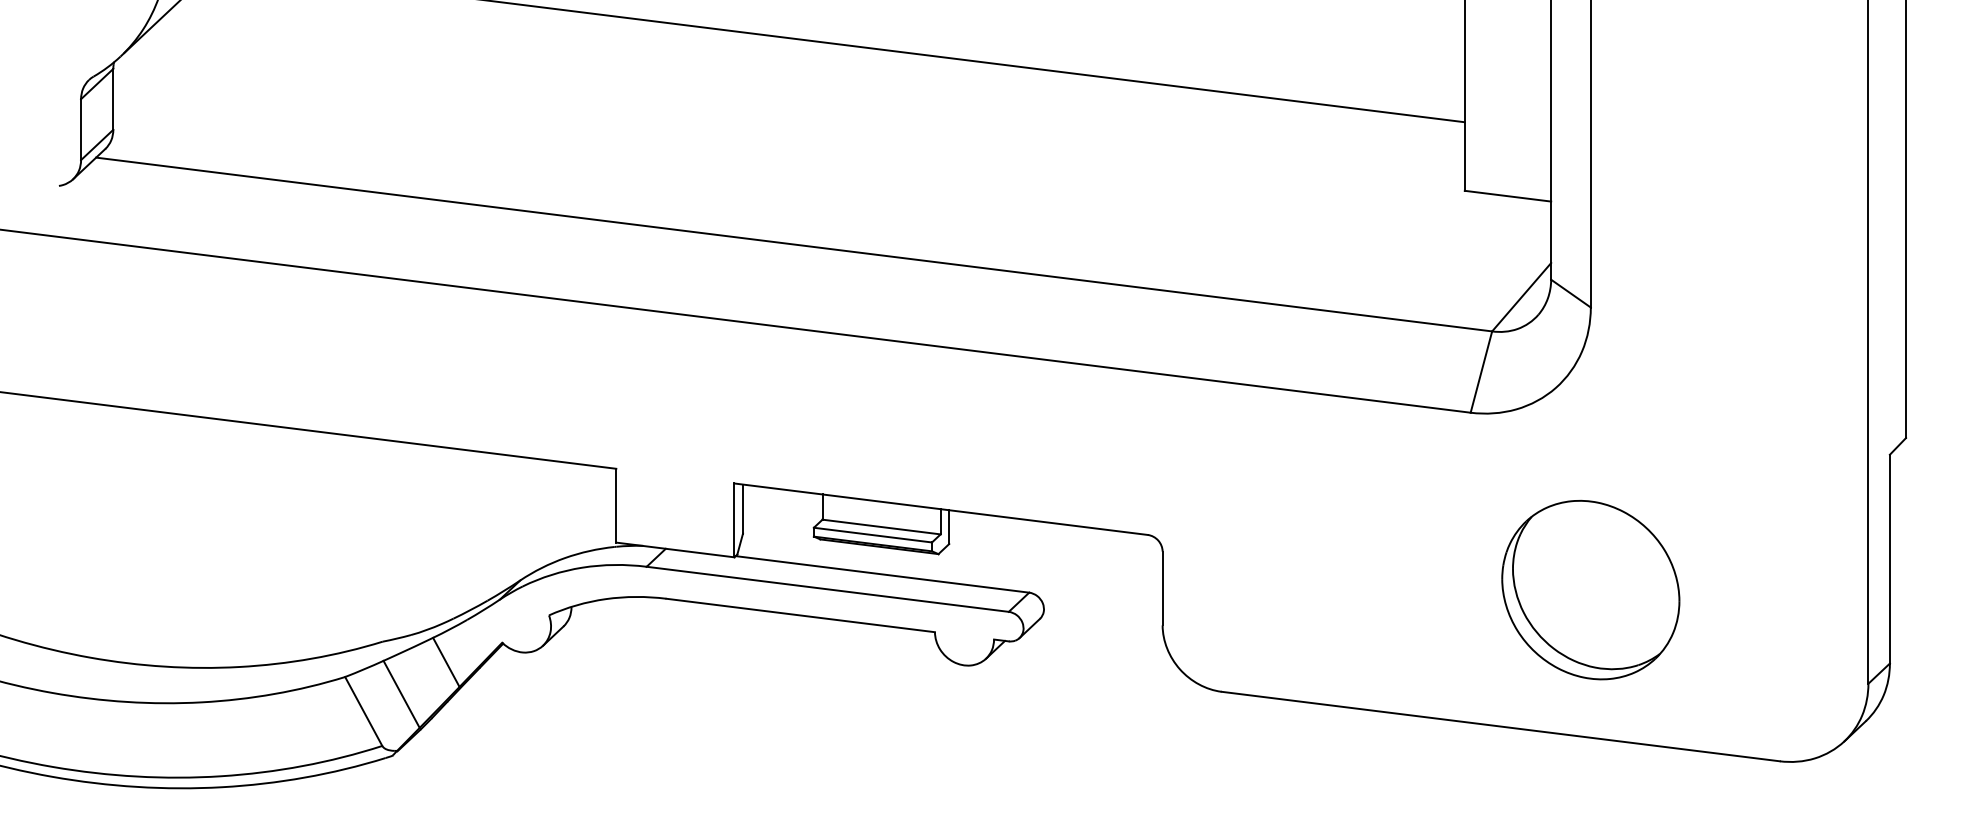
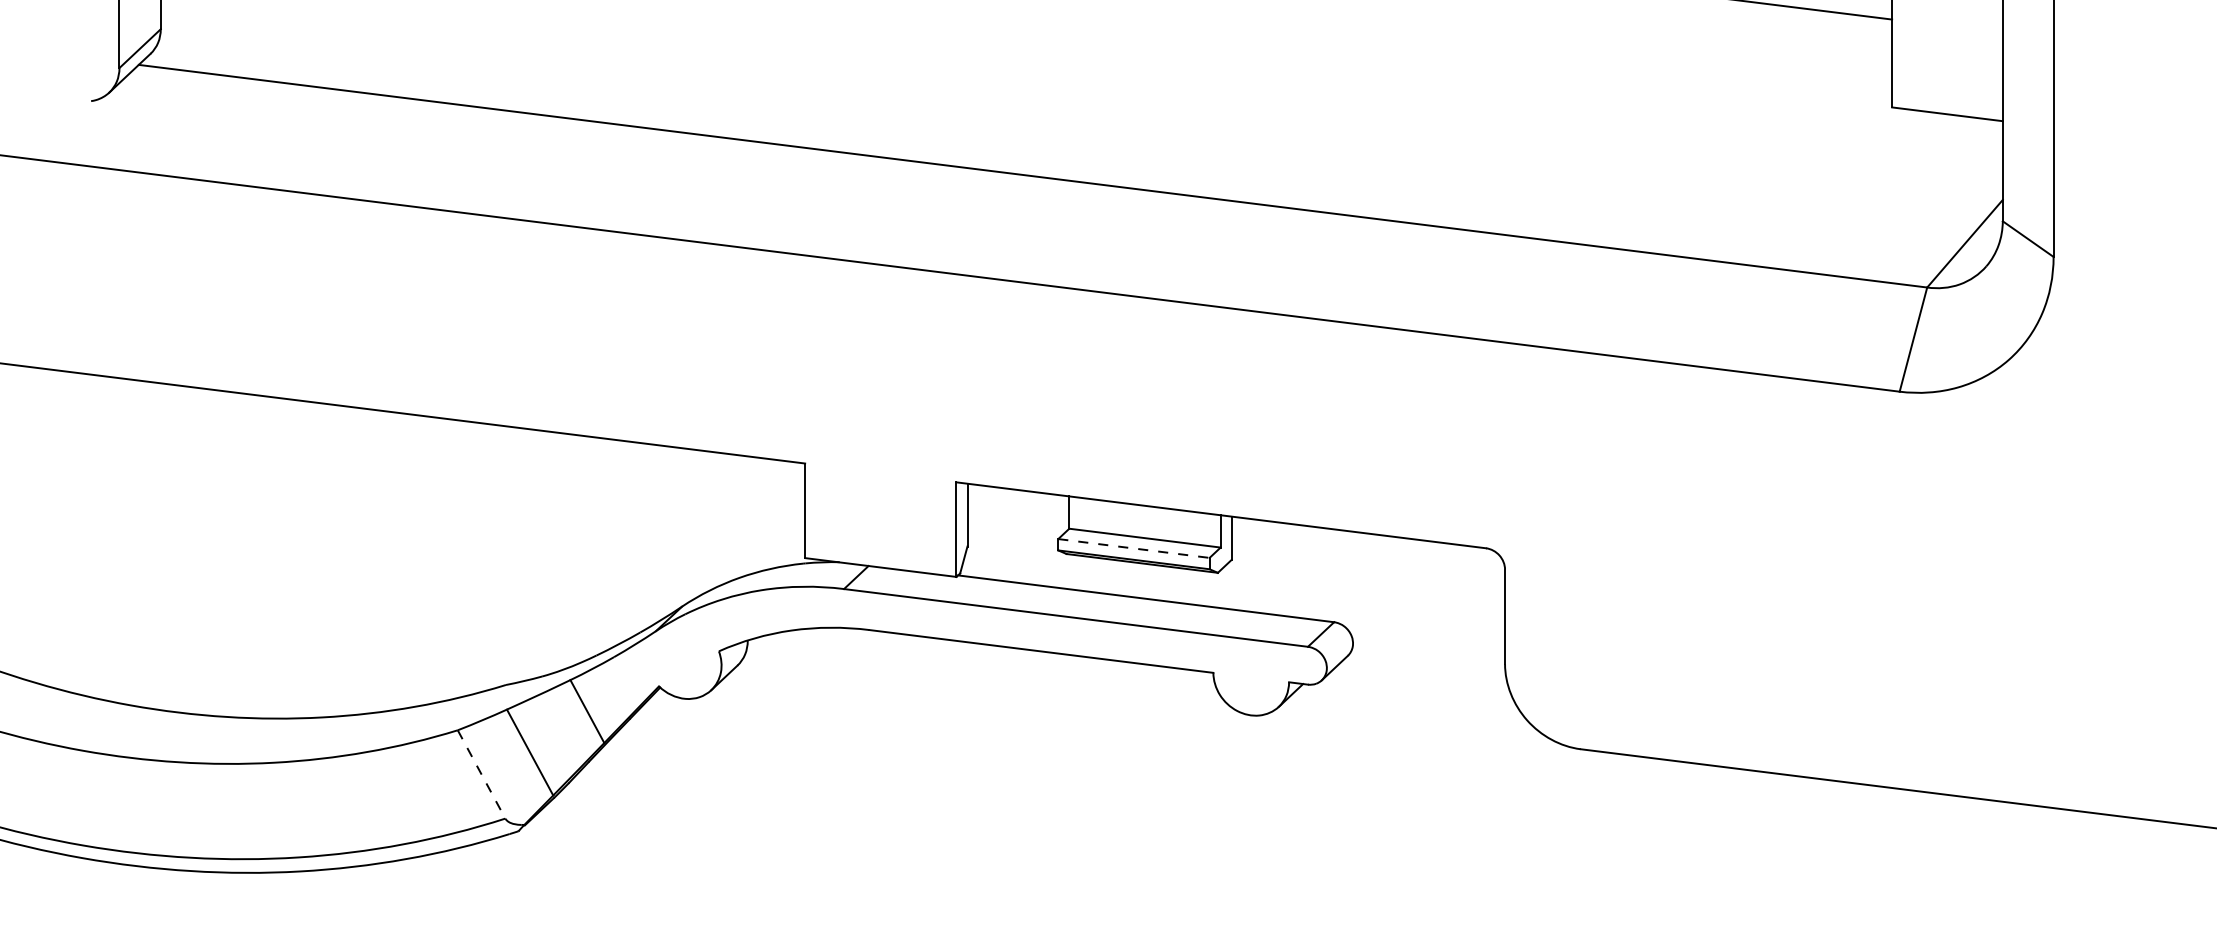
line: (872, 535) -> (1133, 548), solid -> dashed
part: (1590, 589) -> (2053, 618), removed
line: (363, 711) -> (481, 774), solid -> dashed

